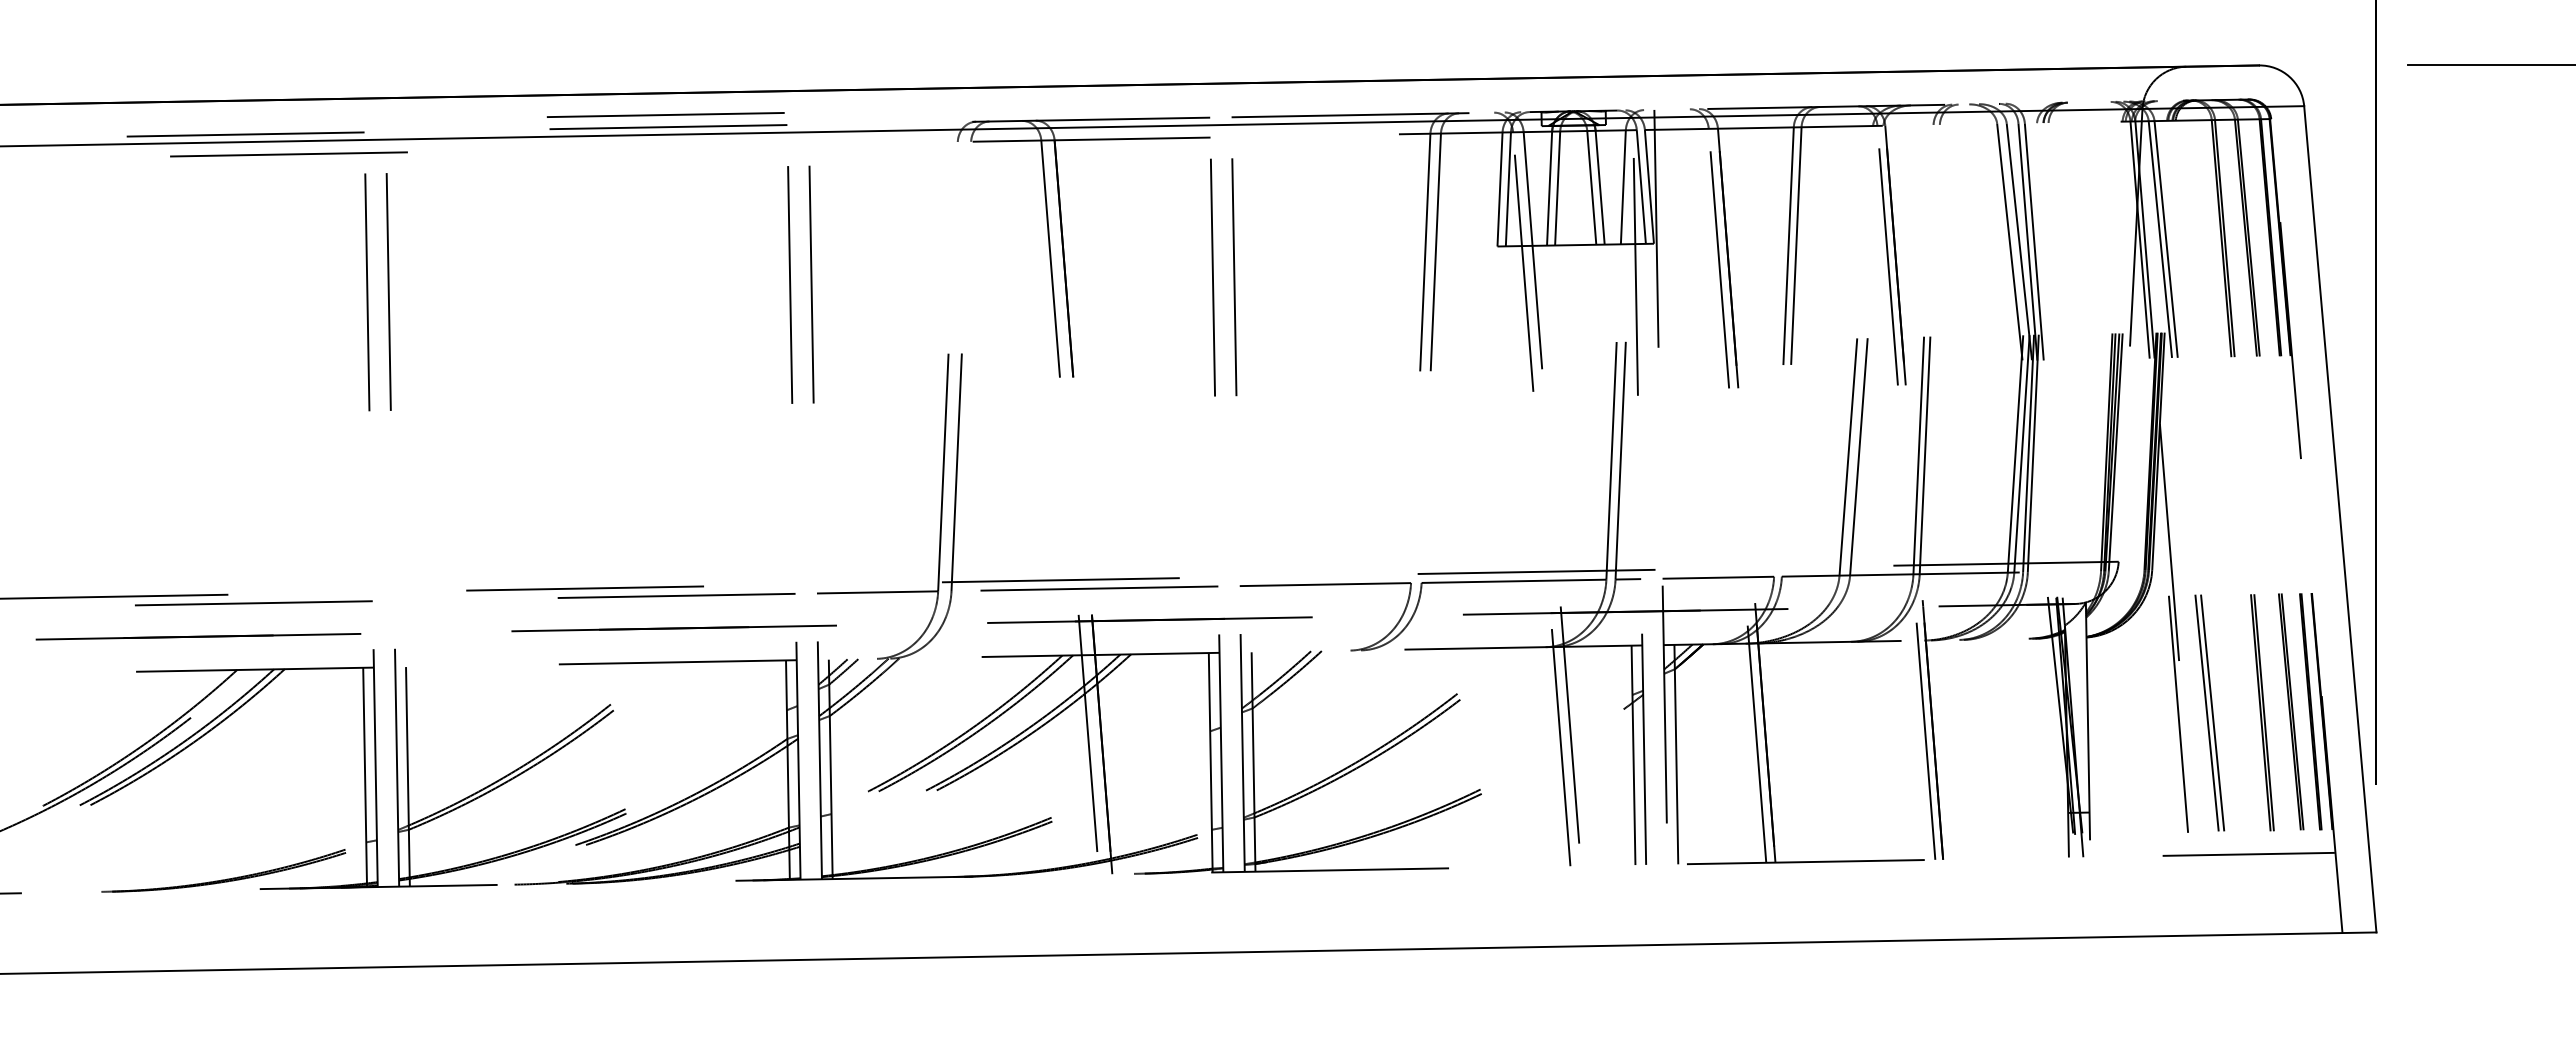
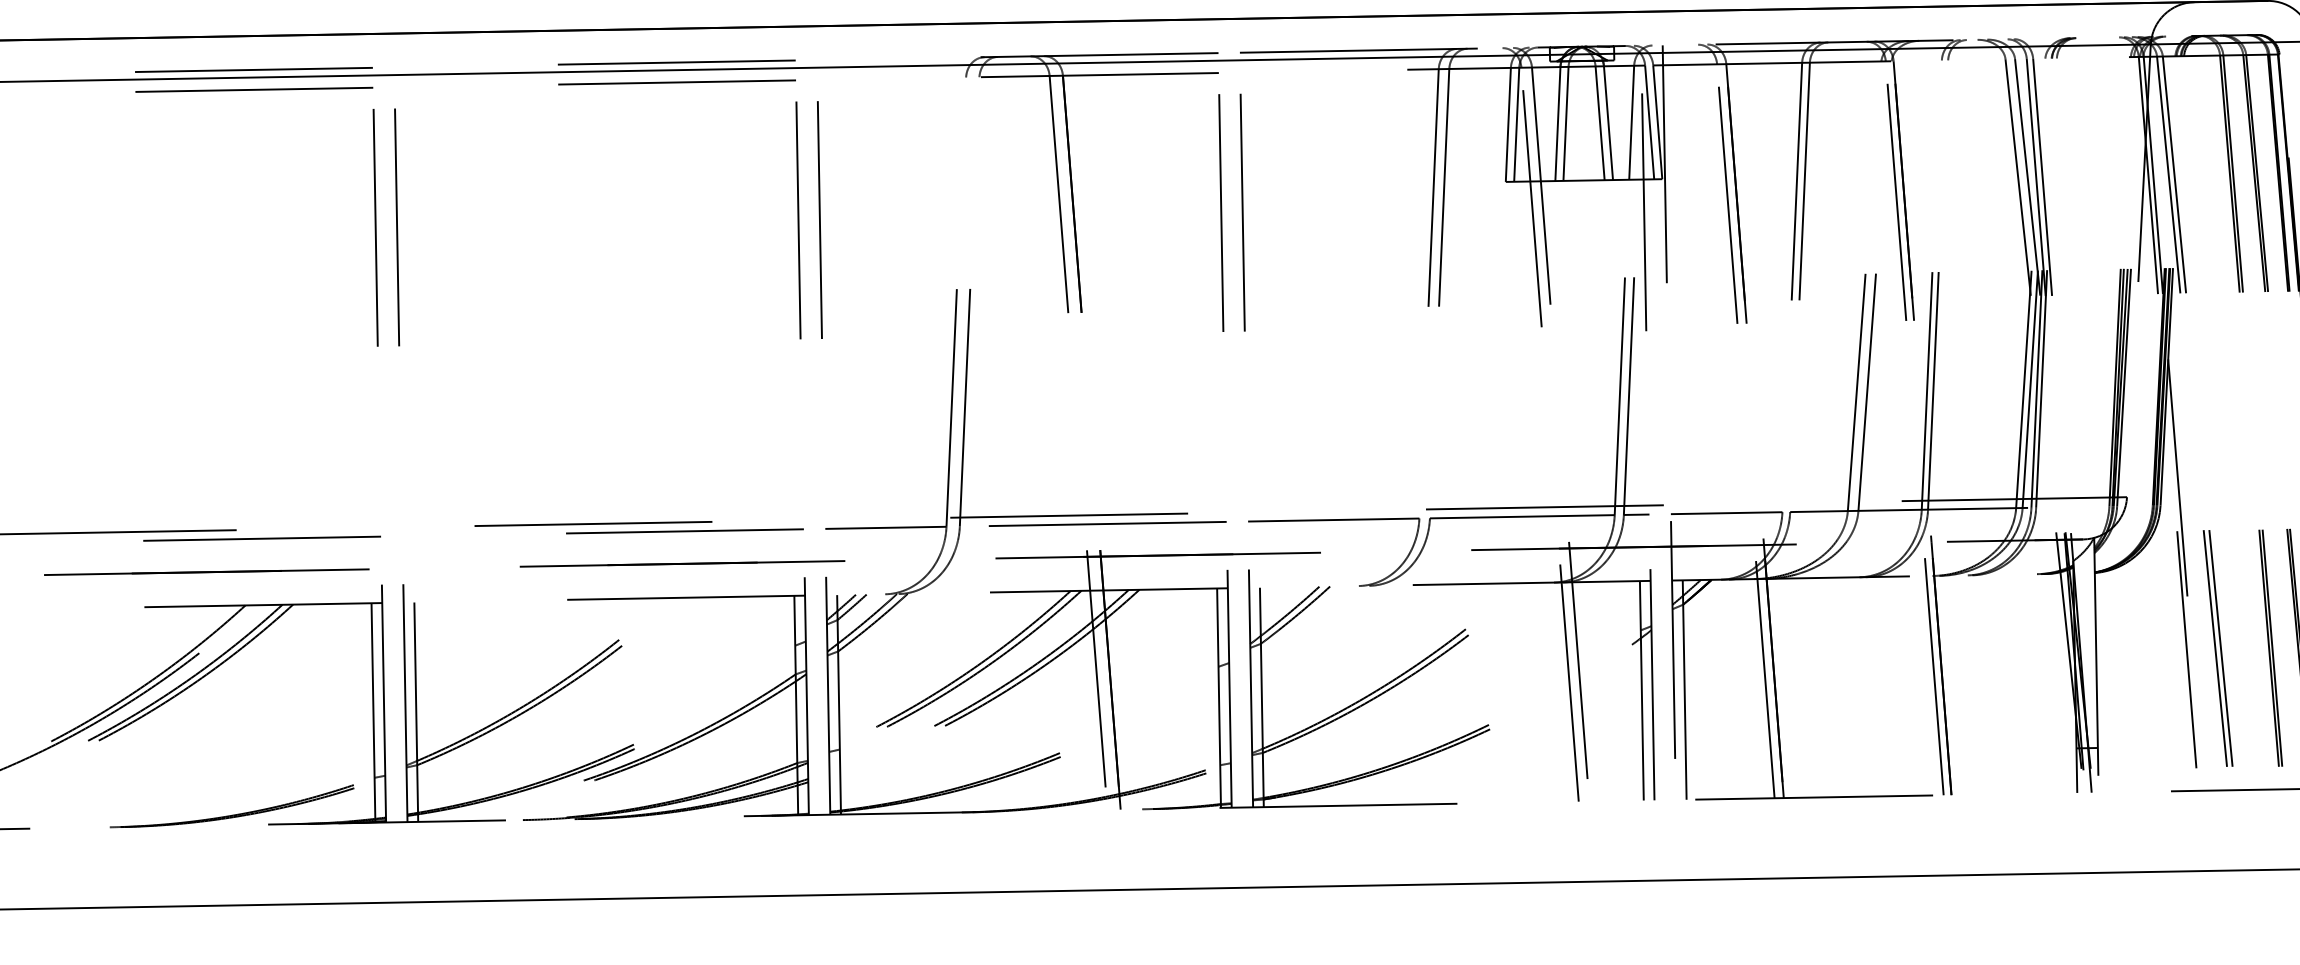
line: (665, 114) -> (676, 81), moved
line: (288, 154) -> (253, 89), moved

